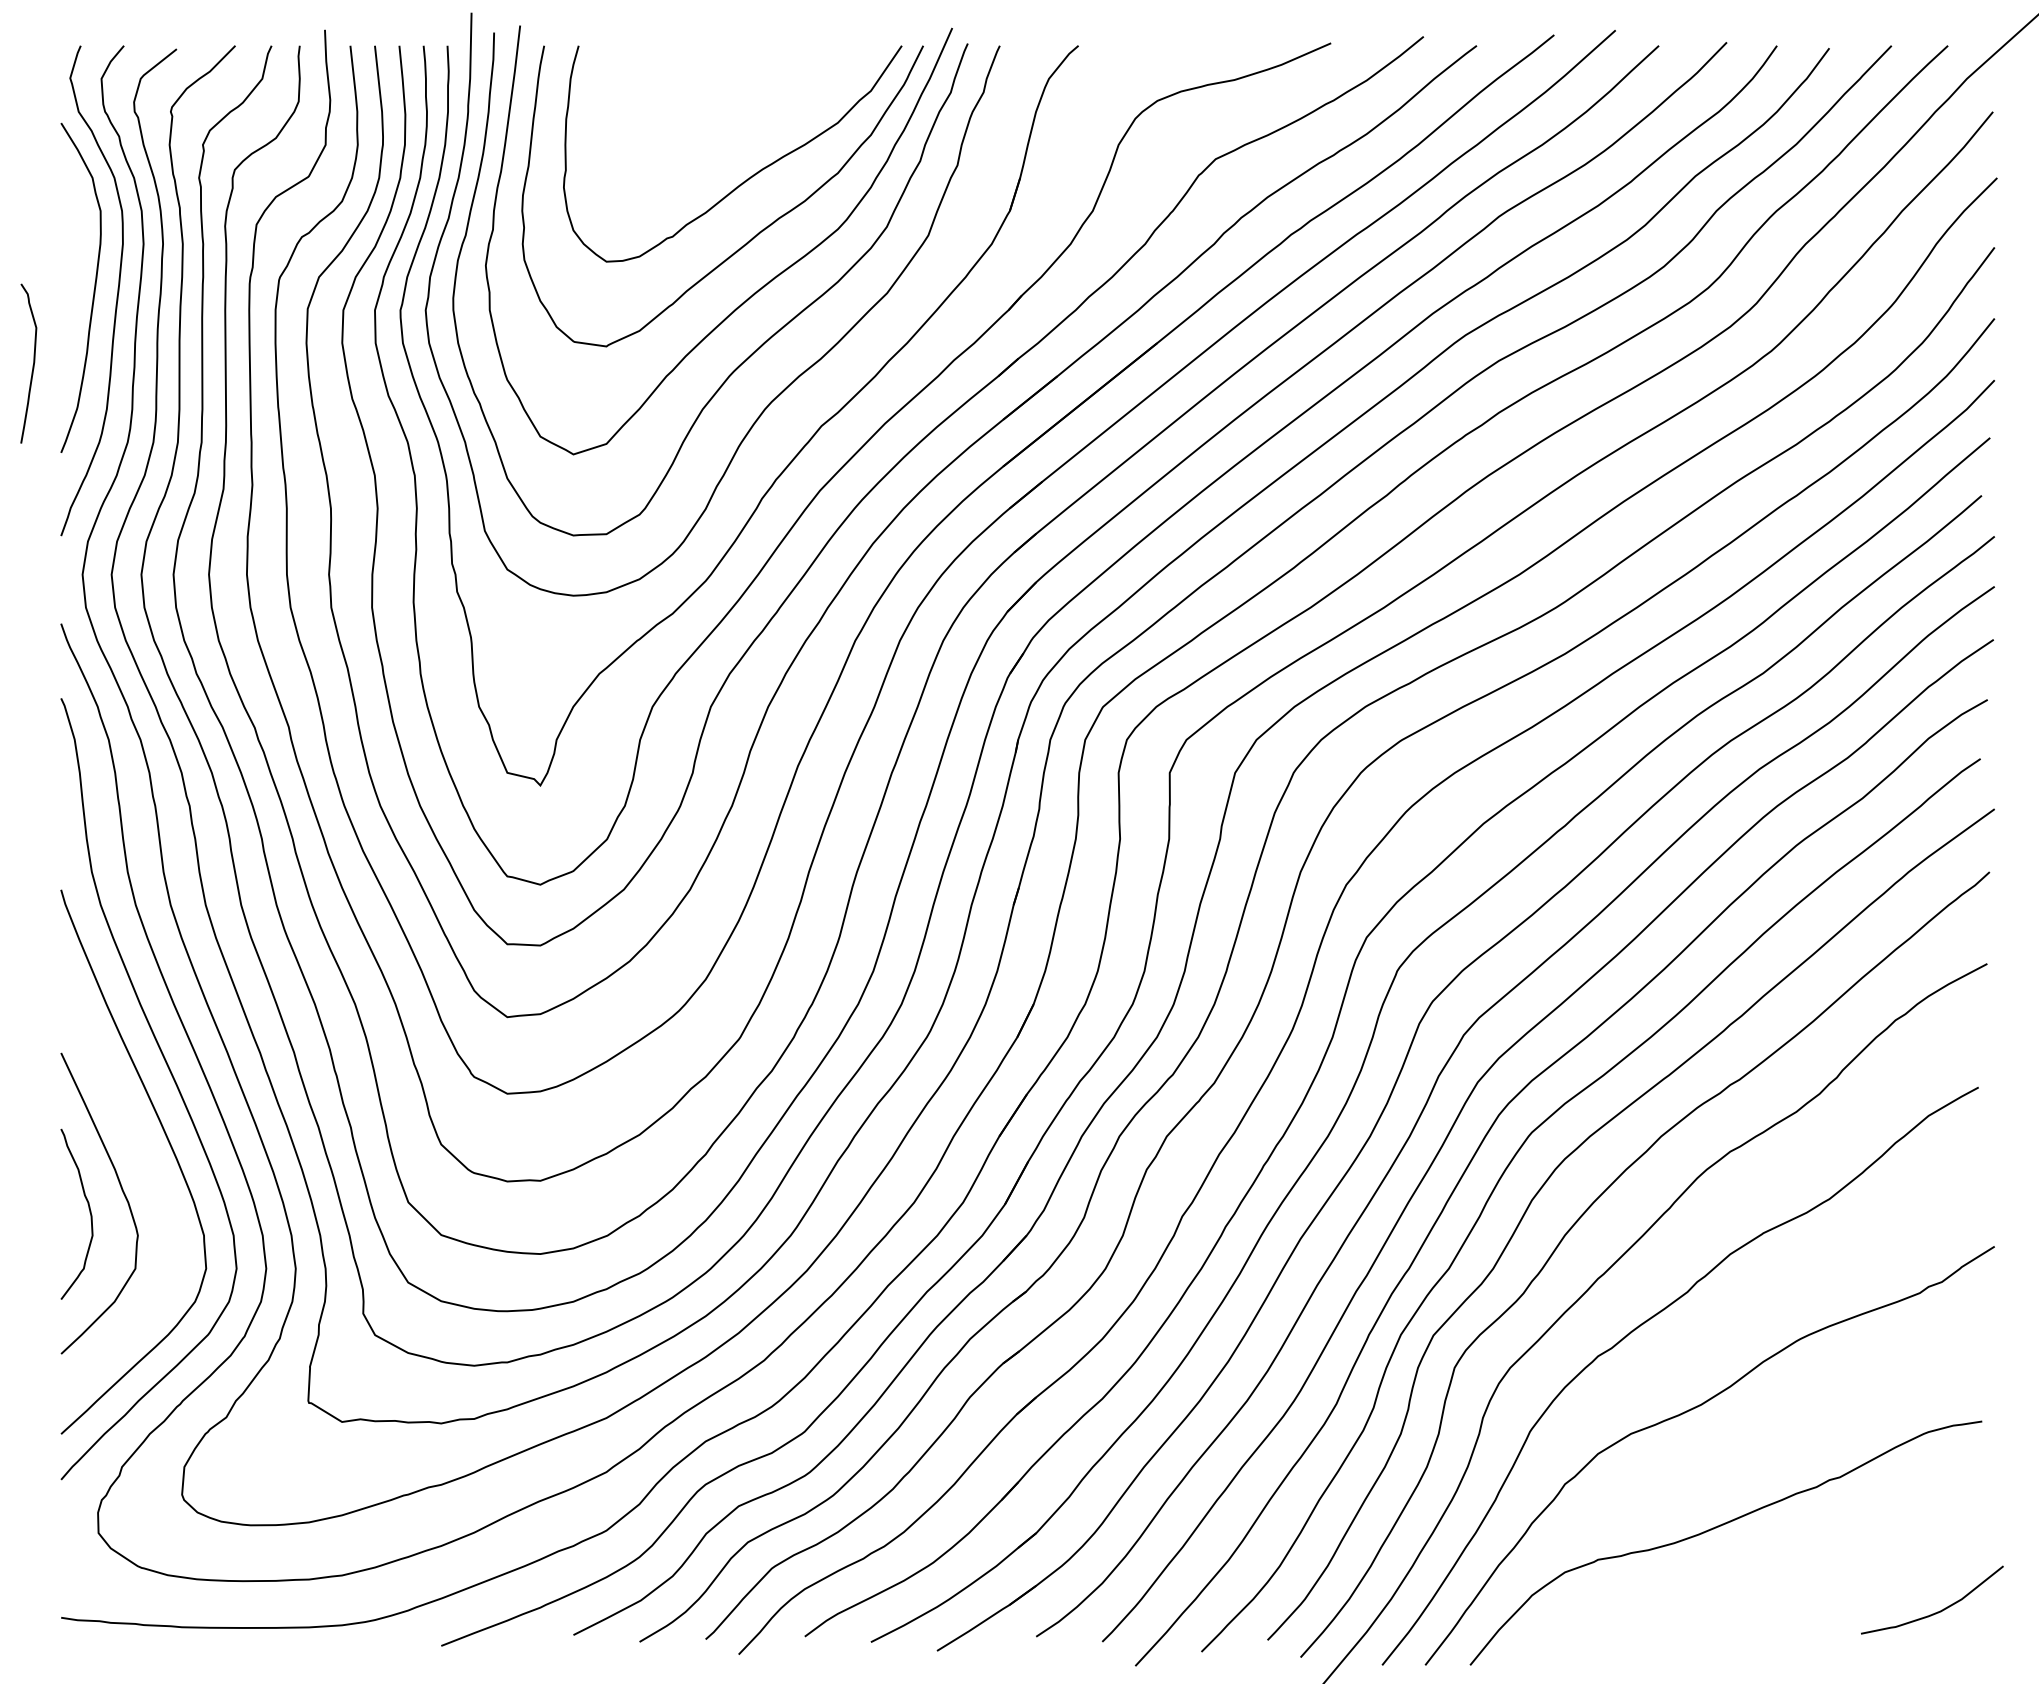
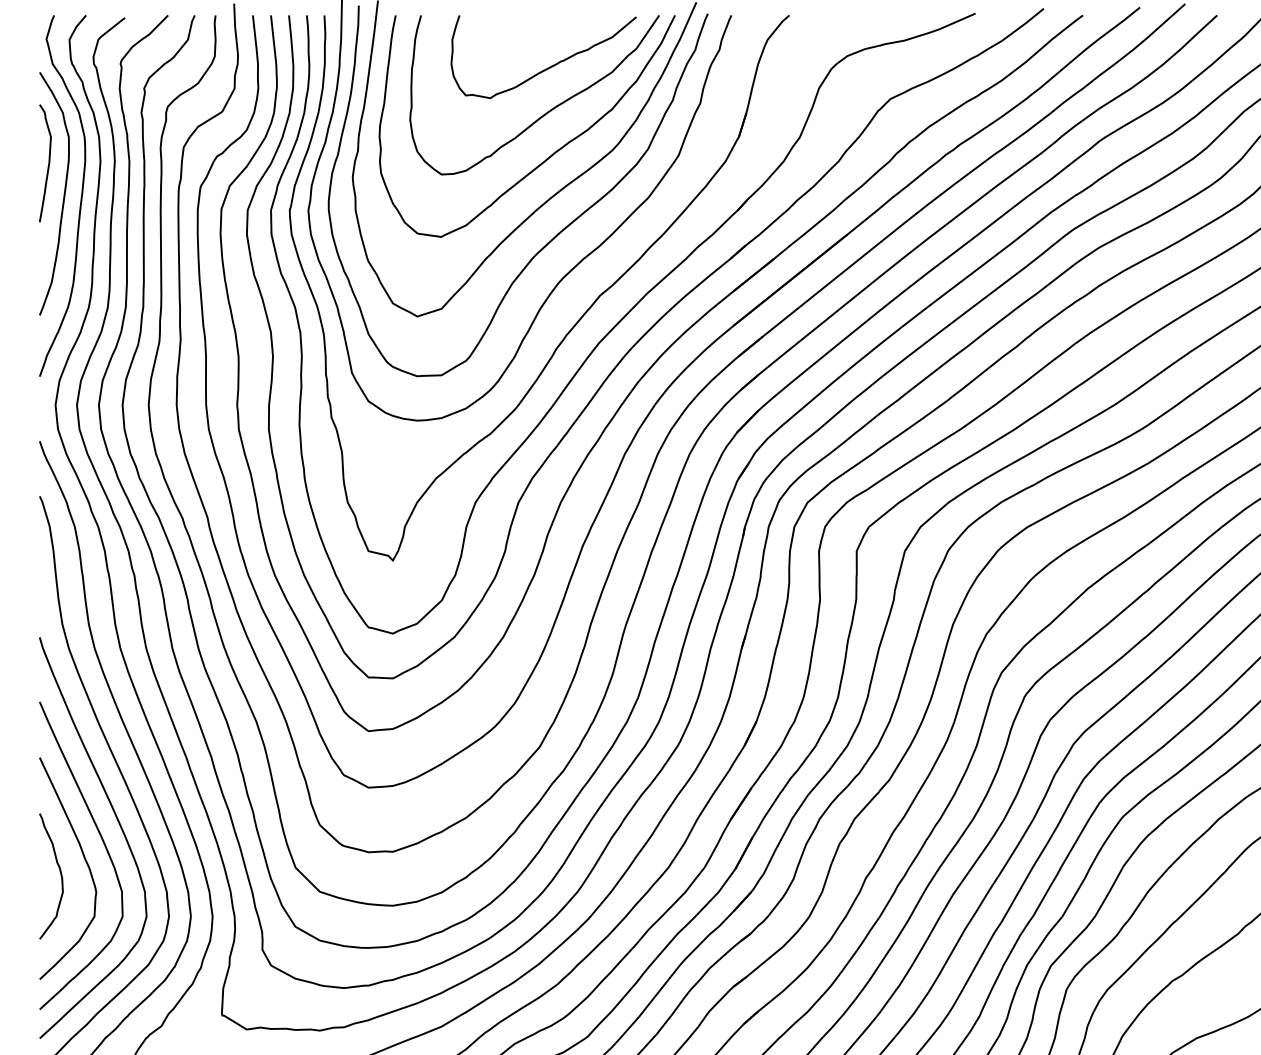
curve: (751, 116) -> (548, 67), added
curve: (32, 365) -> (48, 164), moved
curve: (149, 1174) -> (104, 847), added

